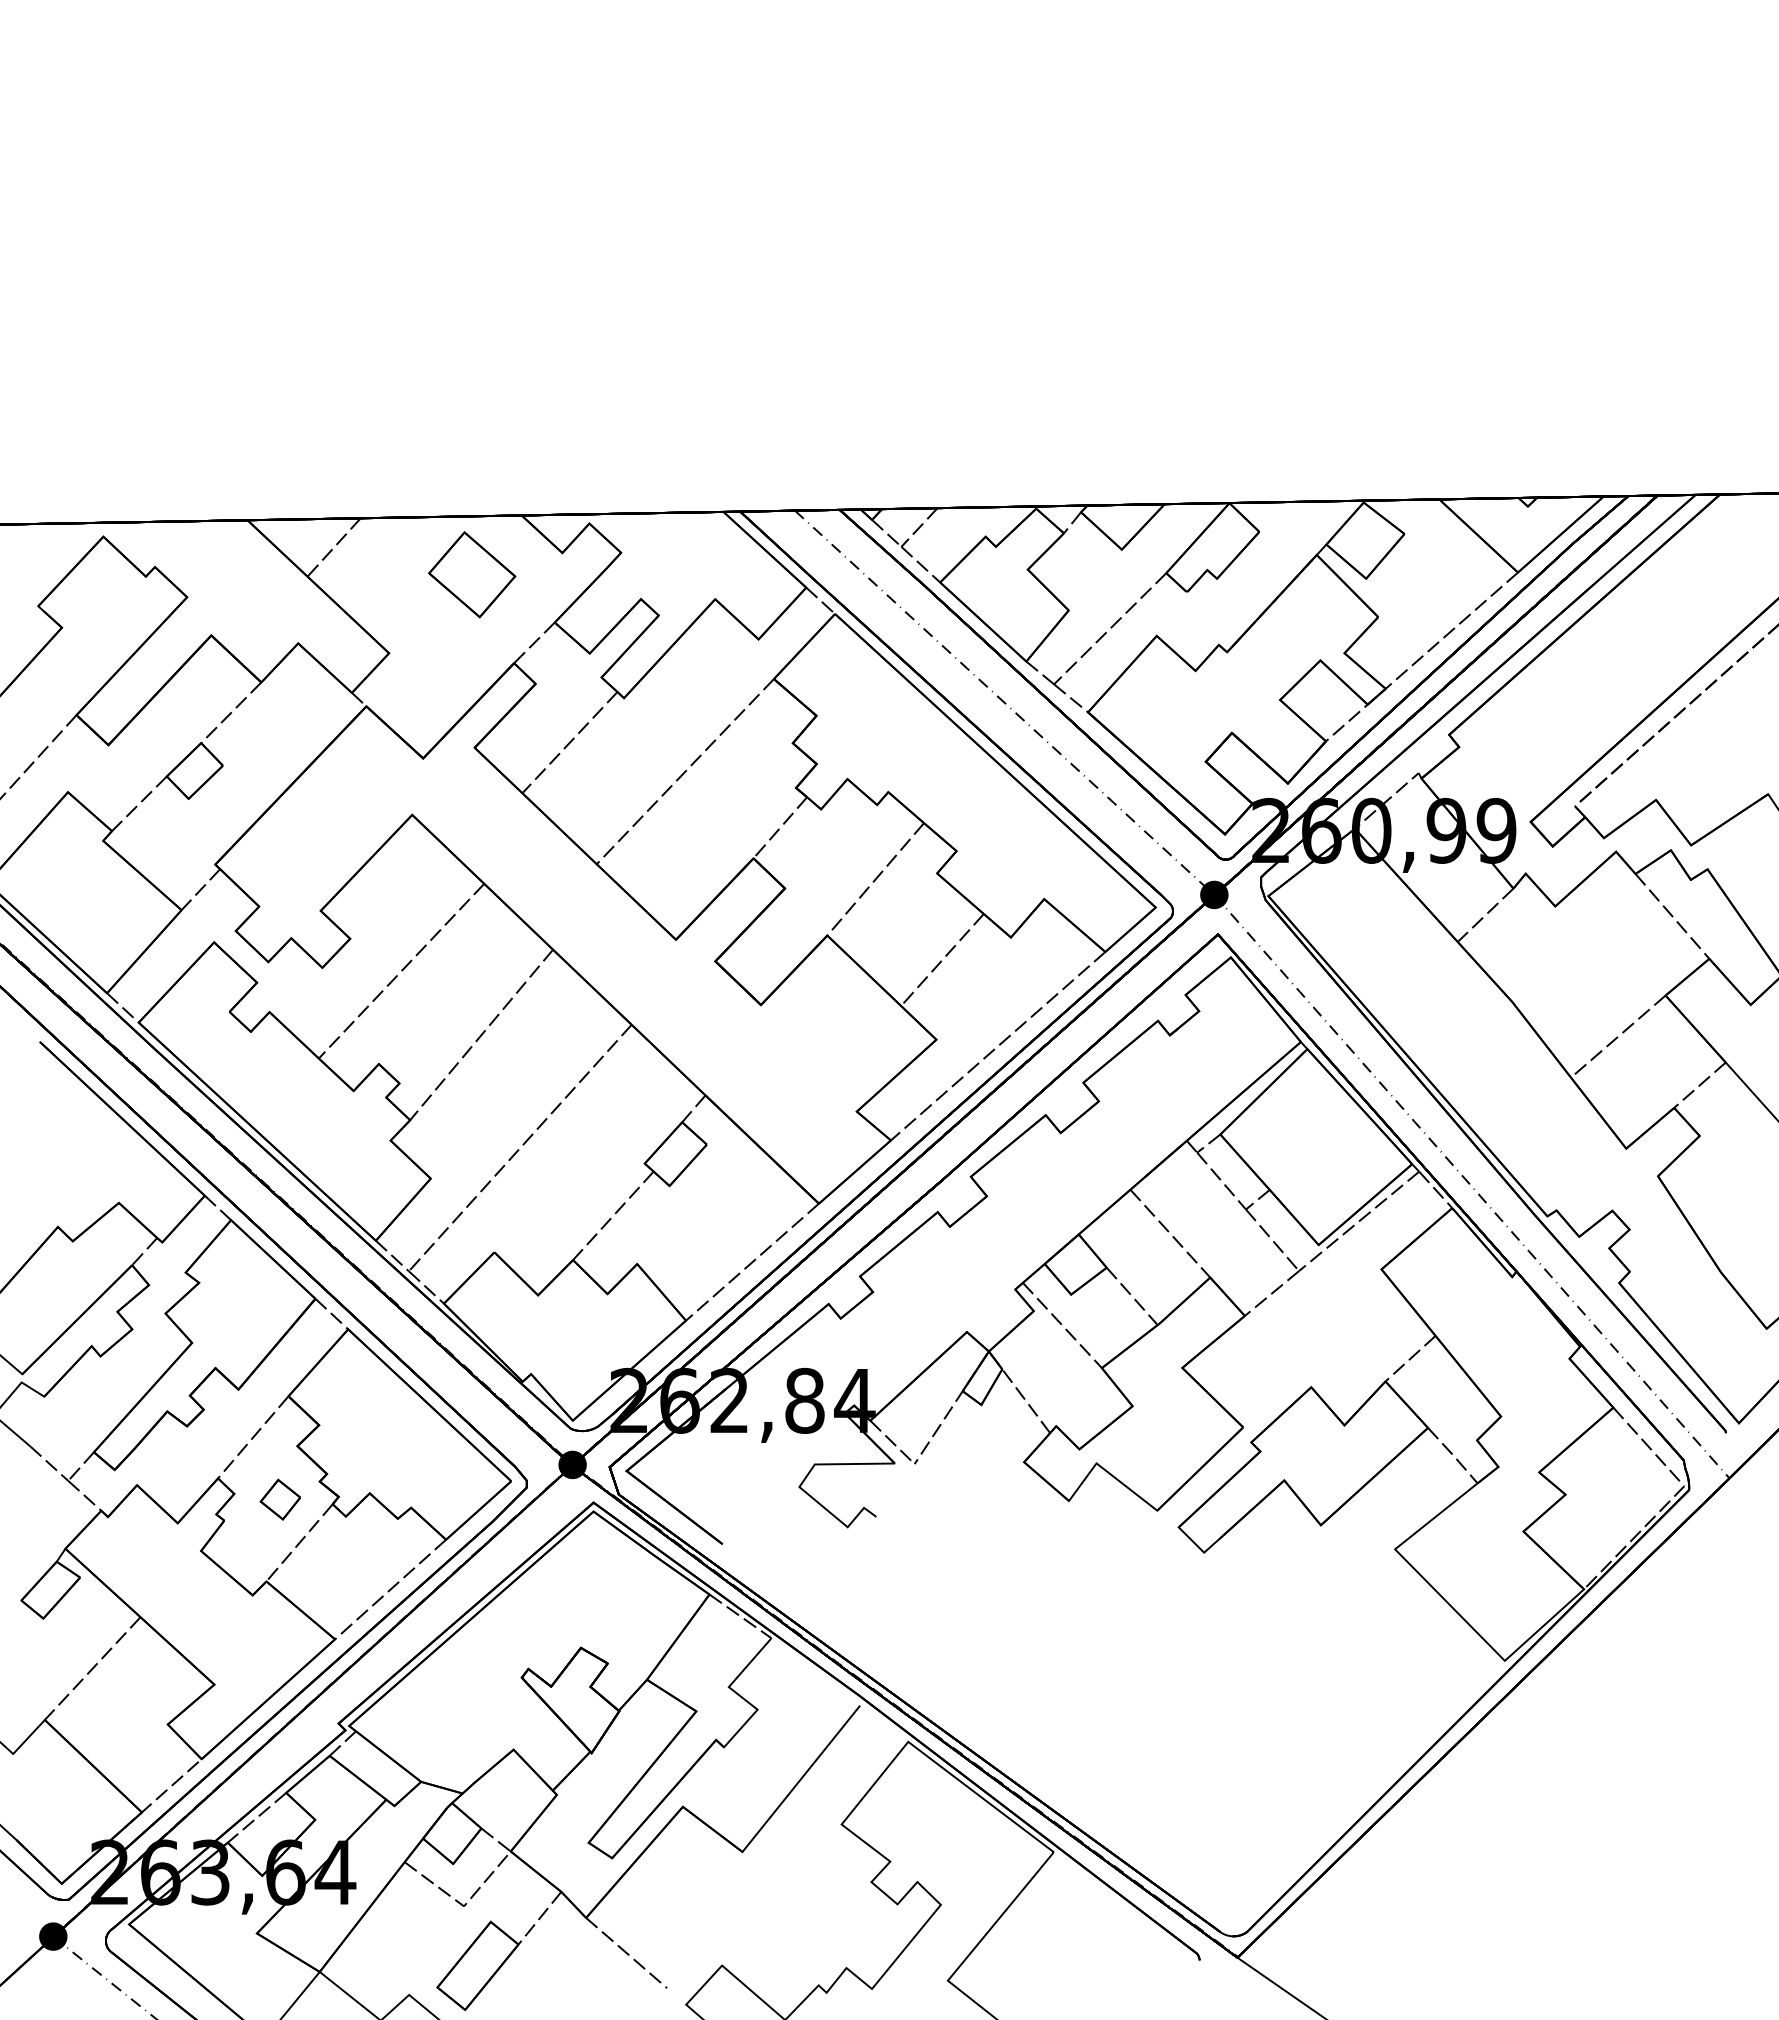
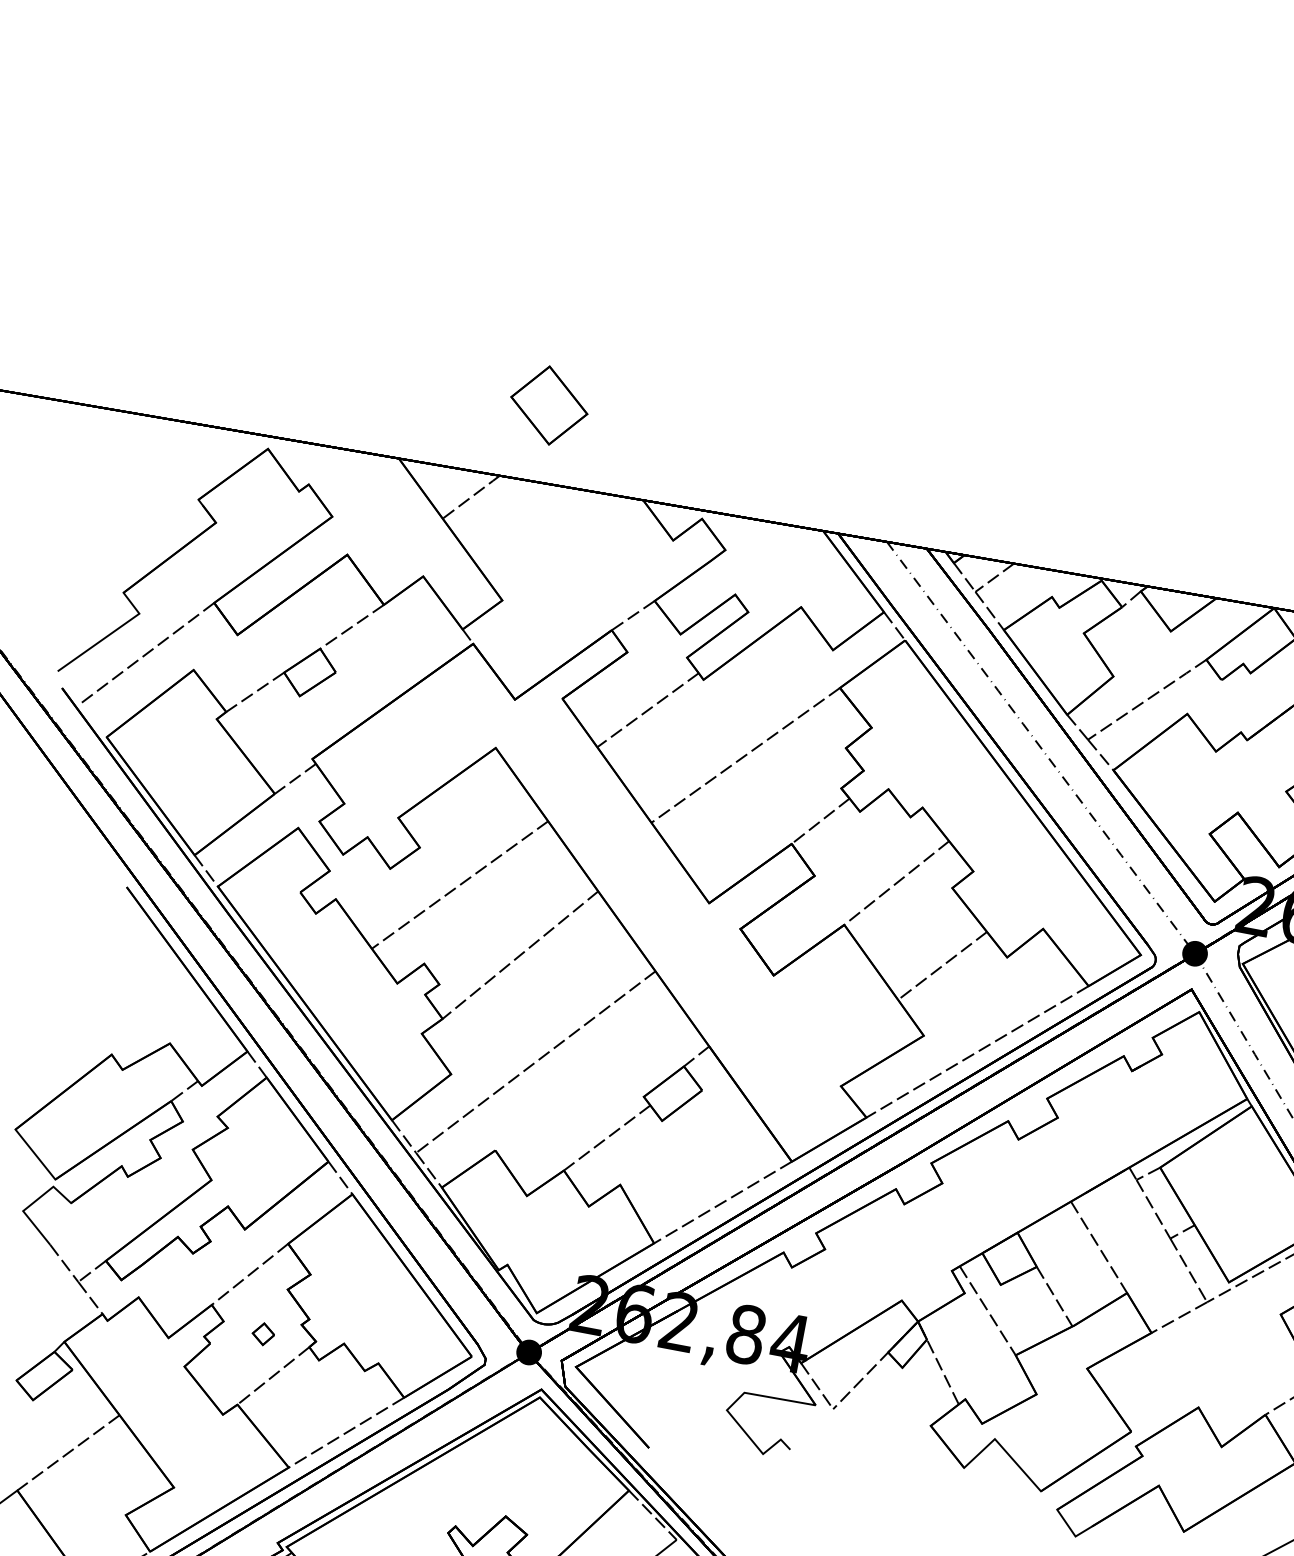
part: (472, 574) -> (549, 405), moved
part: (279, 1499) -> (262, 1334), size x0.6

